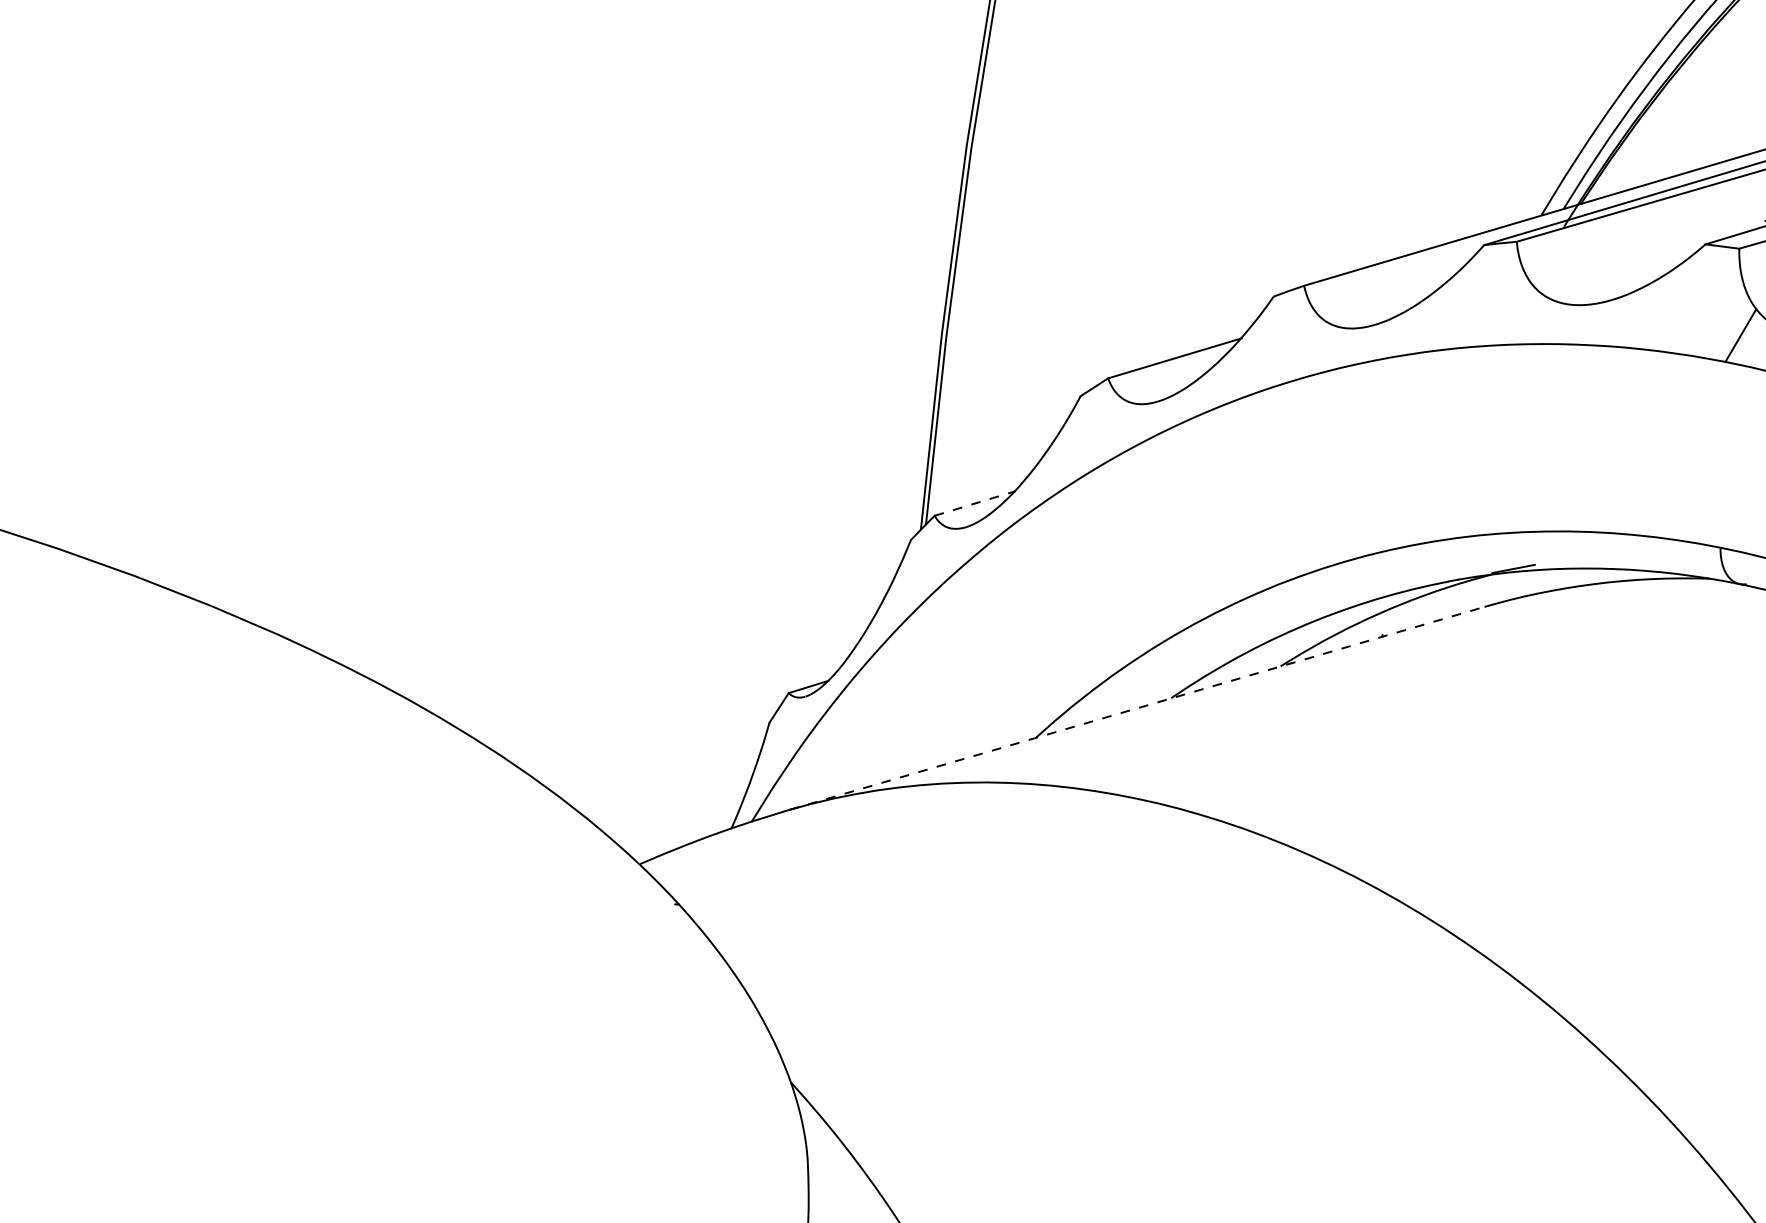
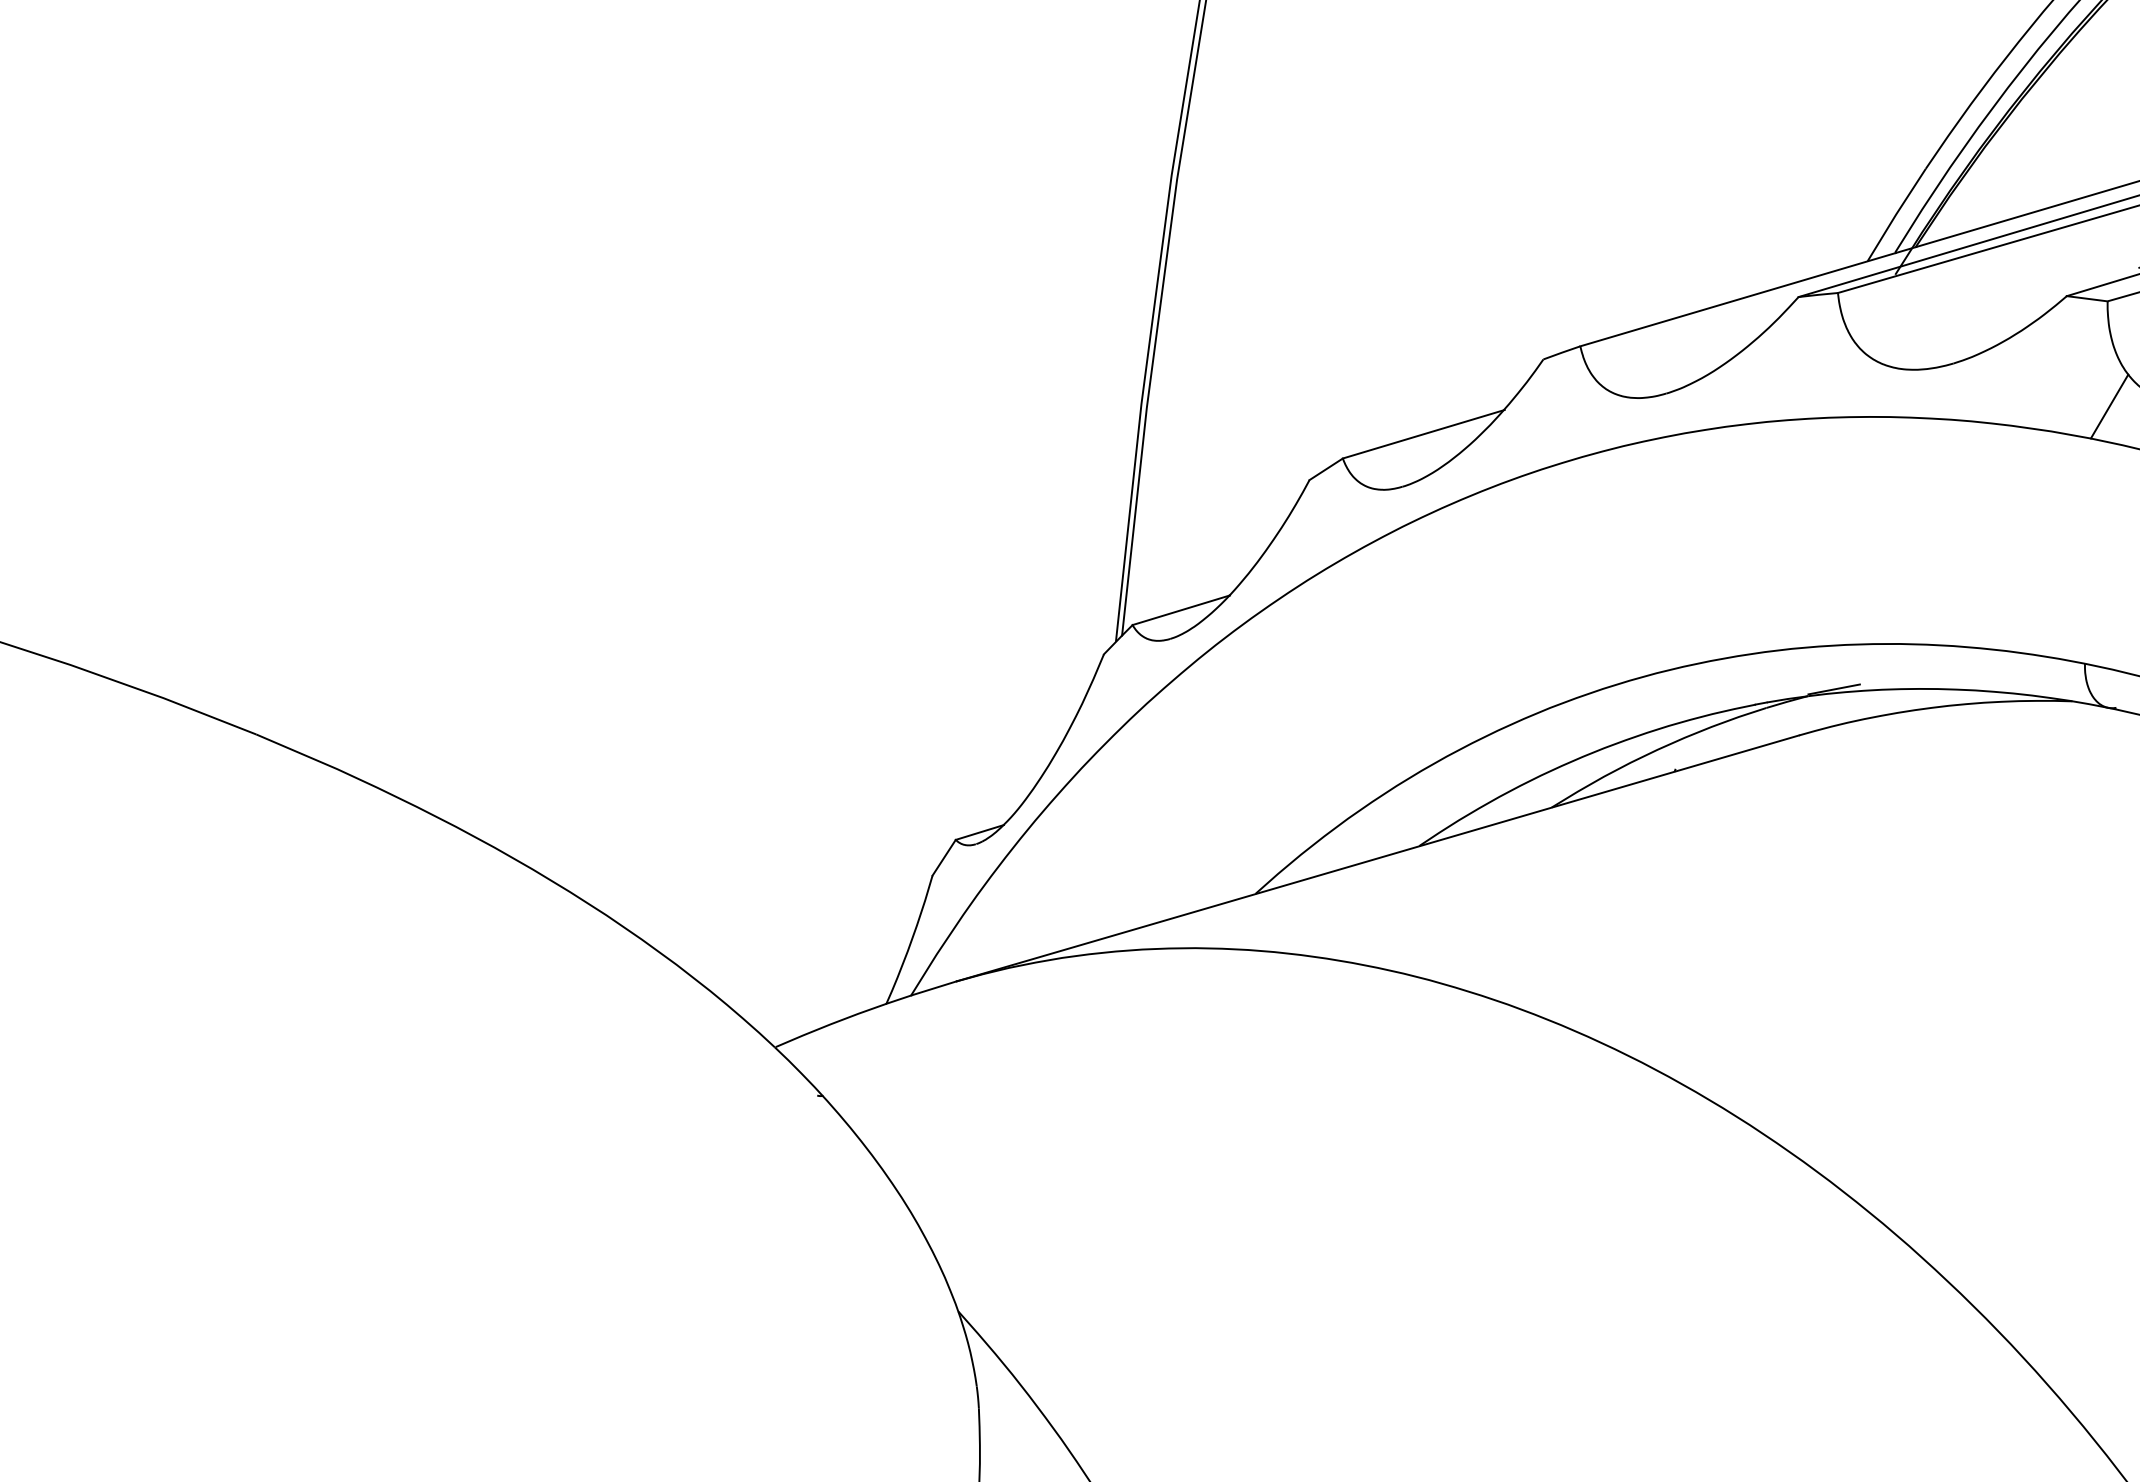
line: (974, 503) -> (1180, 610), dashed -> solid
line: (1137, 708) -> (1378, 858), dashed -> solid

